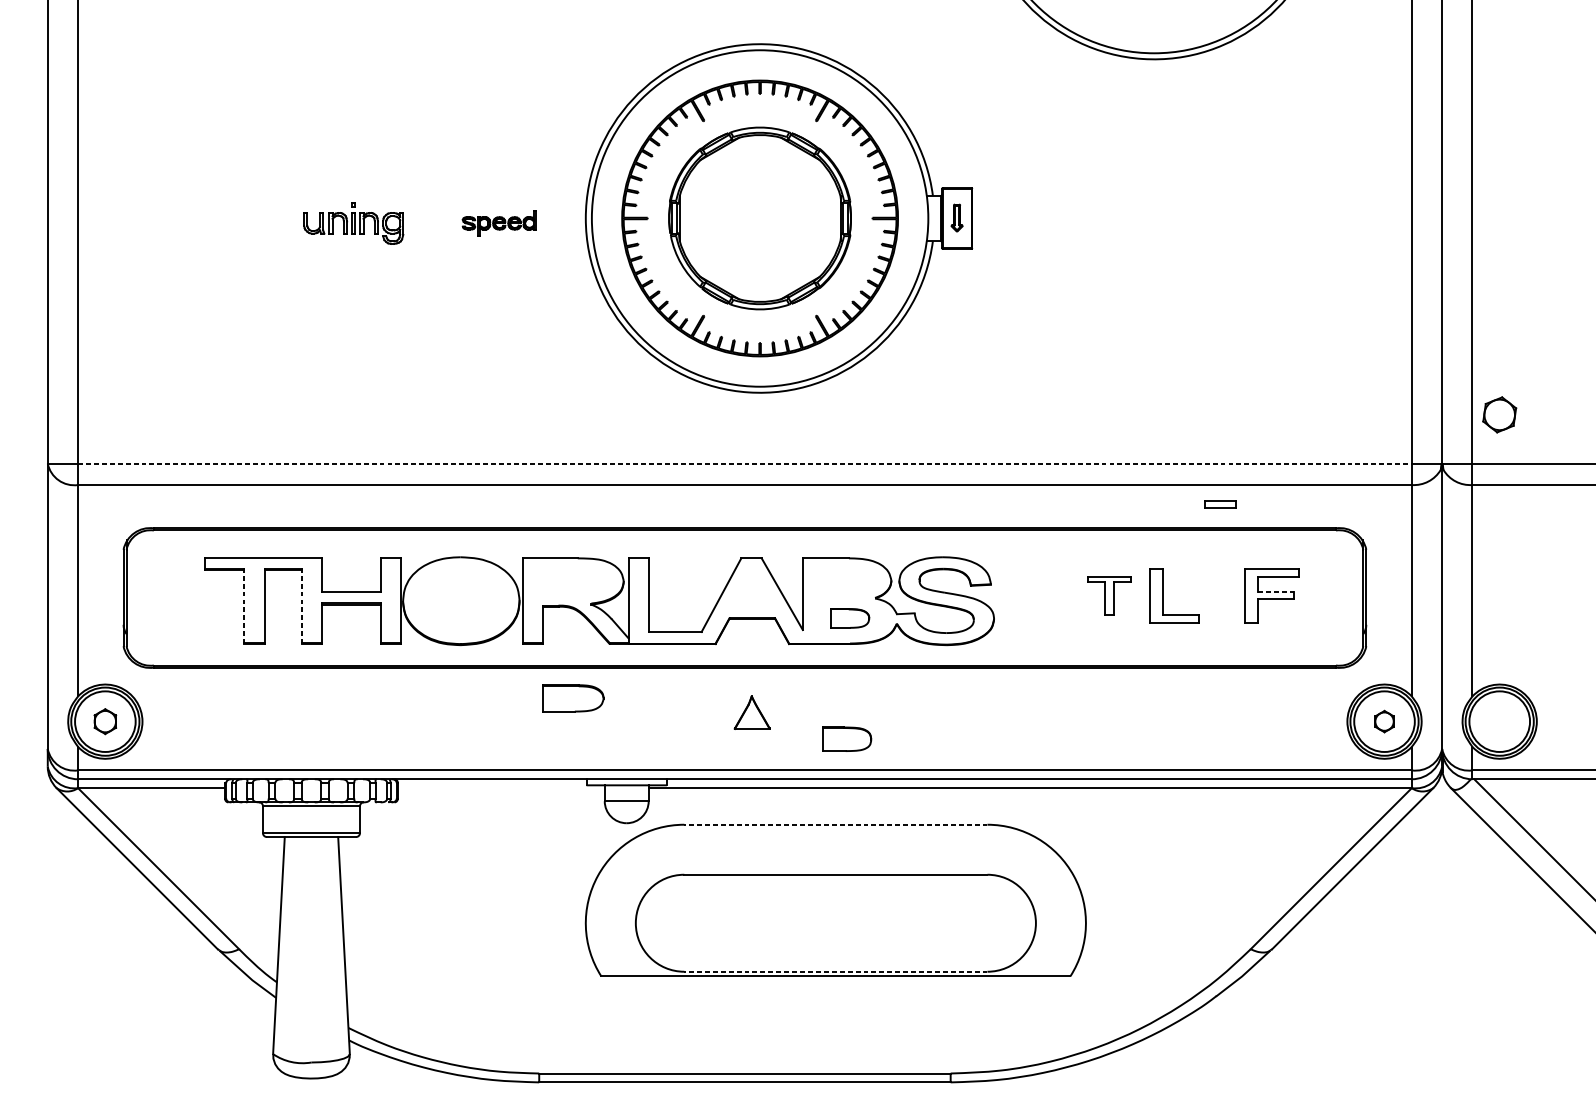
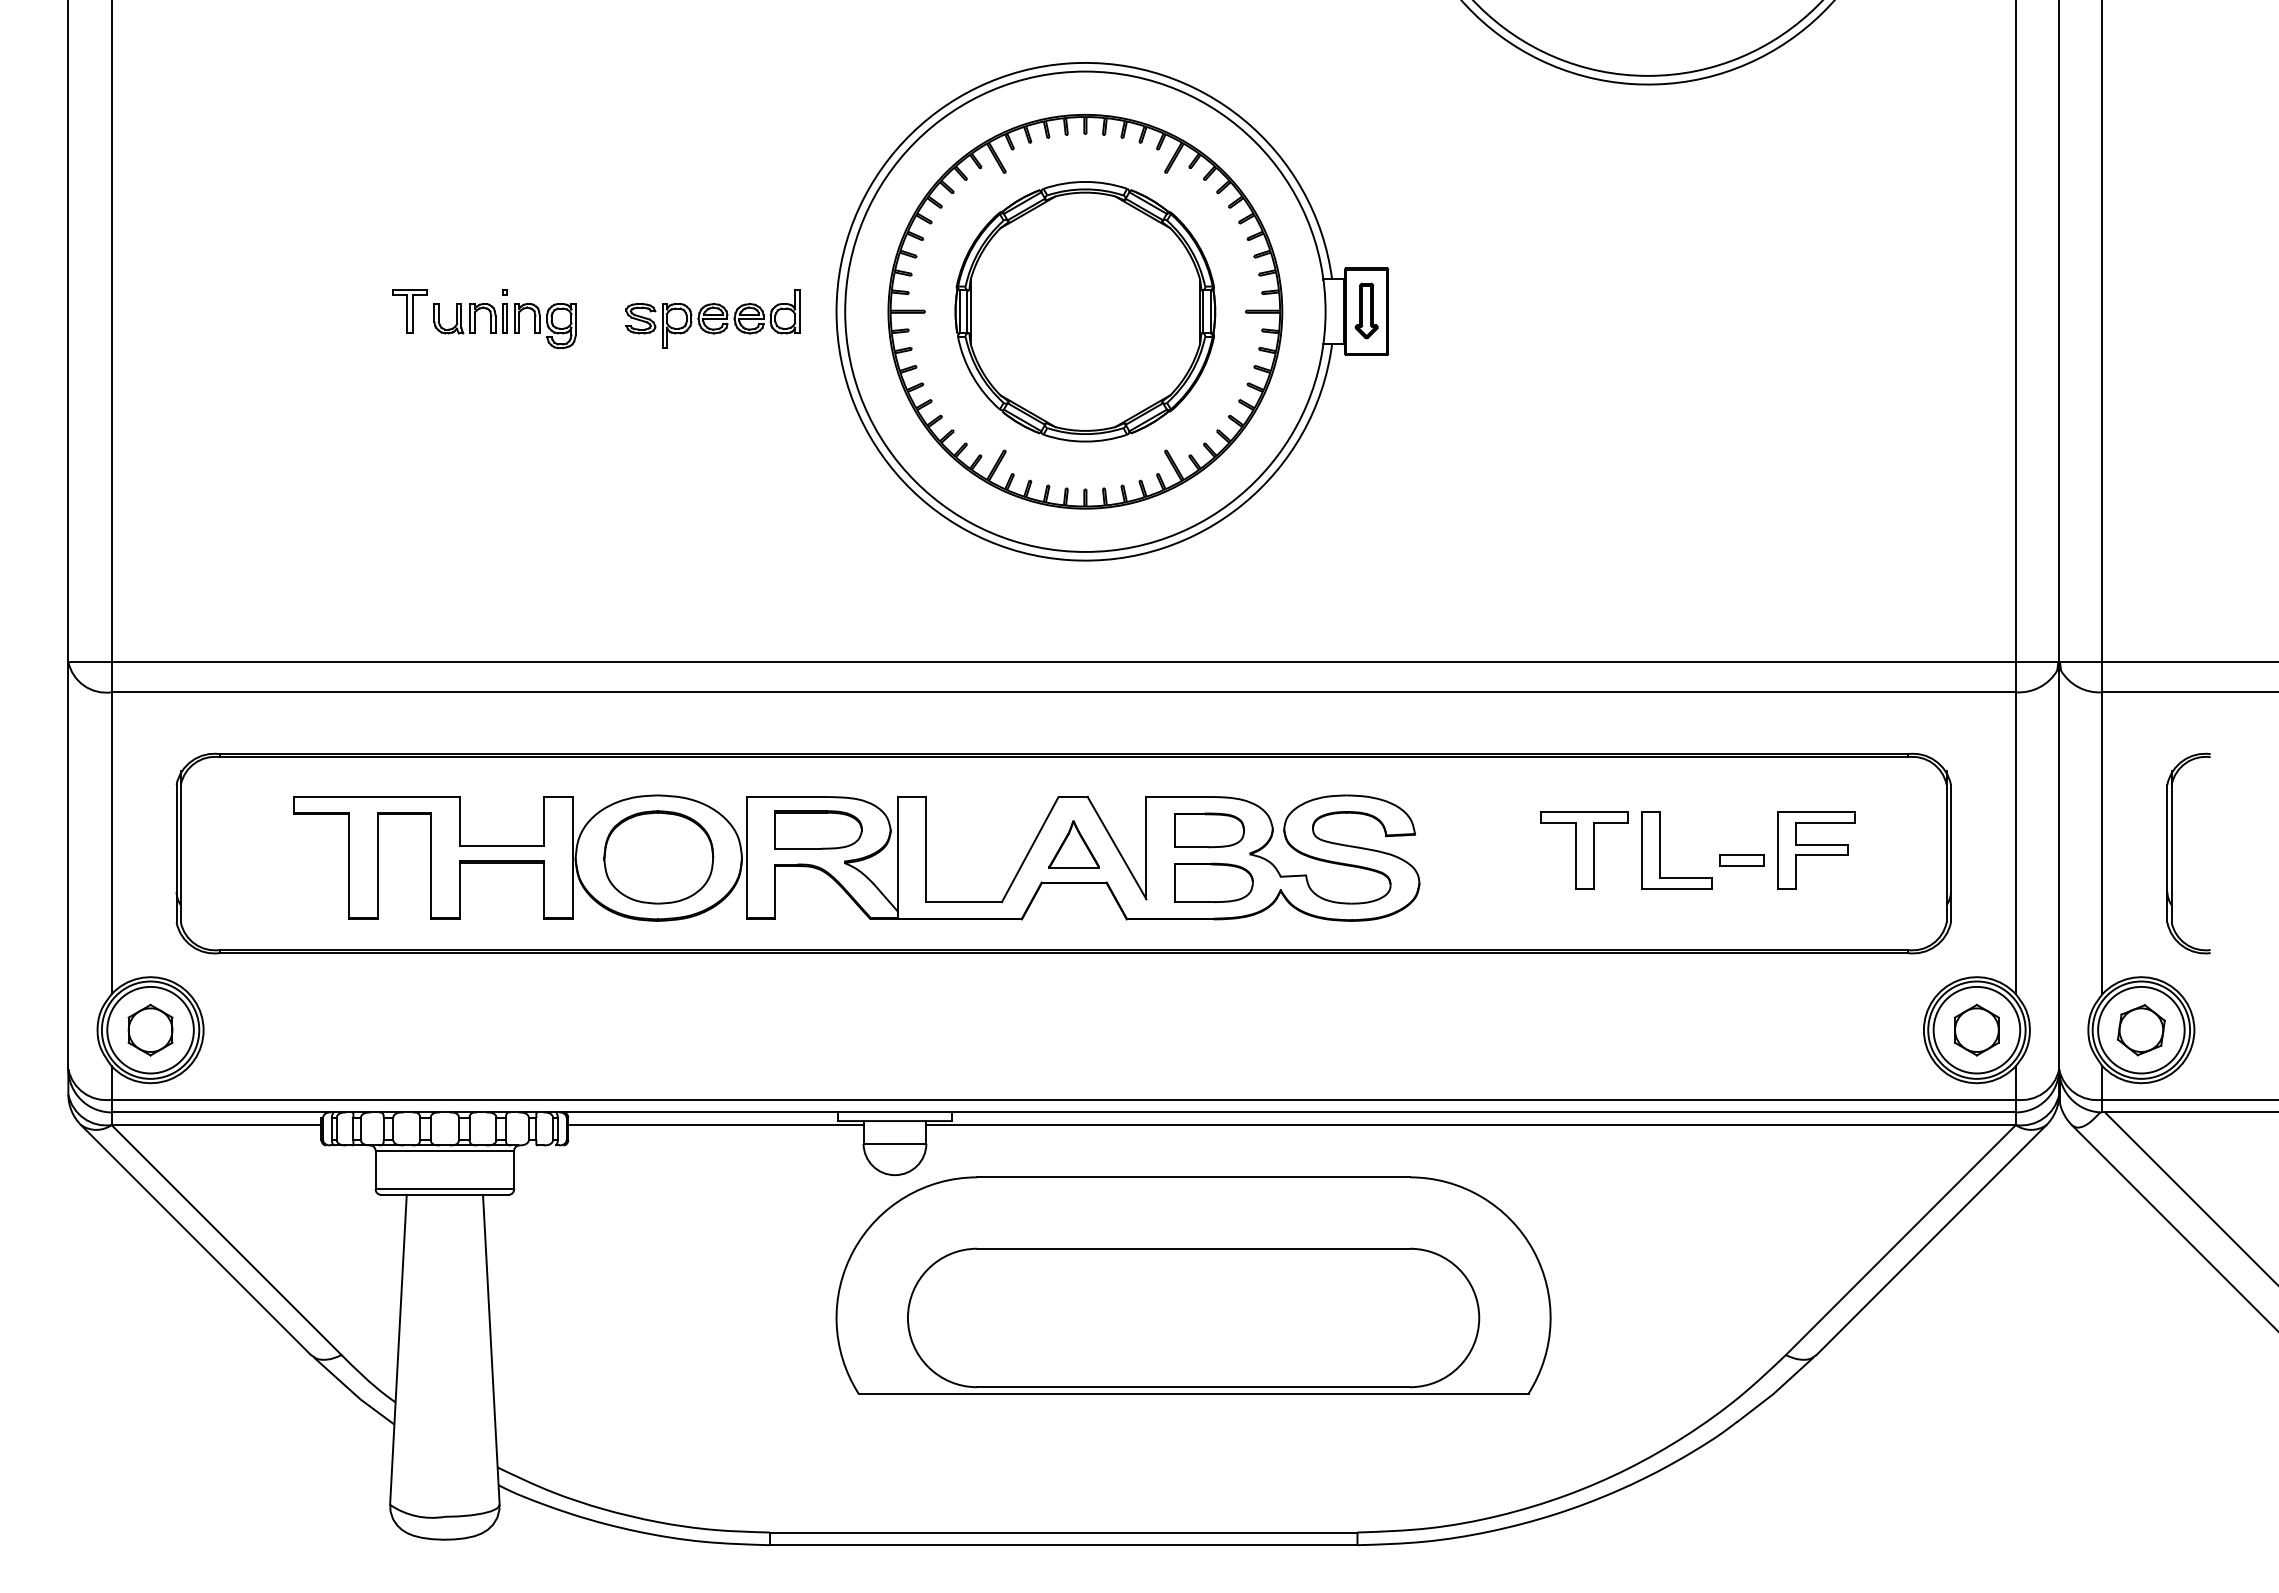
part: (956, 217) -> (1366, 310), size x1.43
part: (286, 218) -> (409, 311), added
part: (498, 223) -> (712, 318), size x1.67
part: (1499, 415) -> (2140, 1030), moved
line: (745, 463) -> (1064, 661), dashed -> solid
part: (1219, 504) -> (1741, 860), moved
line: (1275, 591) -> (1821, 844), dashed -> solid
part: (1109, 595) -> (1584, 850), size x1.43
part: (1521, 597) -> (2172, 853), added
part: (461, 600) -> (658, 857), added
line: (244, 607) -> (349, 866), dashed -> solid
line: (302, 607) -> (431, 866), dashed -> solid
part: (849, 618) -> (1213, 882), size x1.43
part: (573, 698) -> (818, 829), moved
part: (751, 712) -> (1073, 844), moved
part: (105, 721) -> (150, 1029), size x1.43
part: (1384, 721) -> (1976, 1029), size x1.67
part: (847, 739) -> (1209, 830), moved
line: (501, 788) -> (715, 1125), added
line: (835, 824) -> (1193, 1177), dashed -> solid
line: (835, 971) -> (1193, 1387), dashed -> solid

